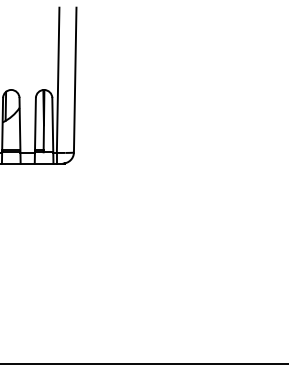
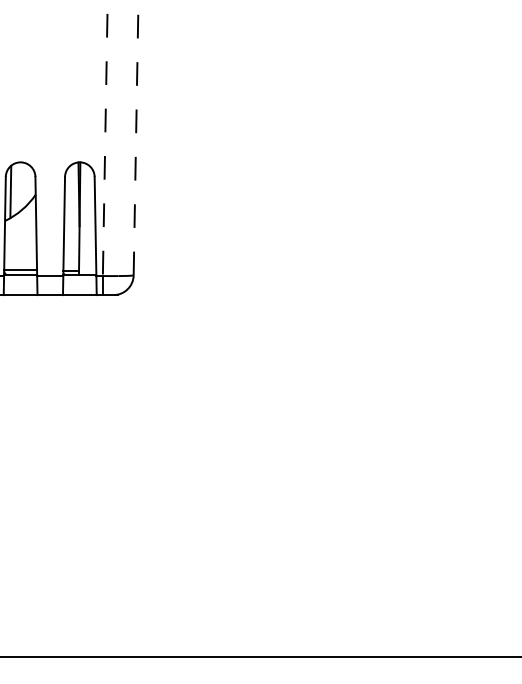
line: (75, 79) -> (136, 143), solid -> dashed
line: (58, 80) -> (105, 145), solid -> dashed

